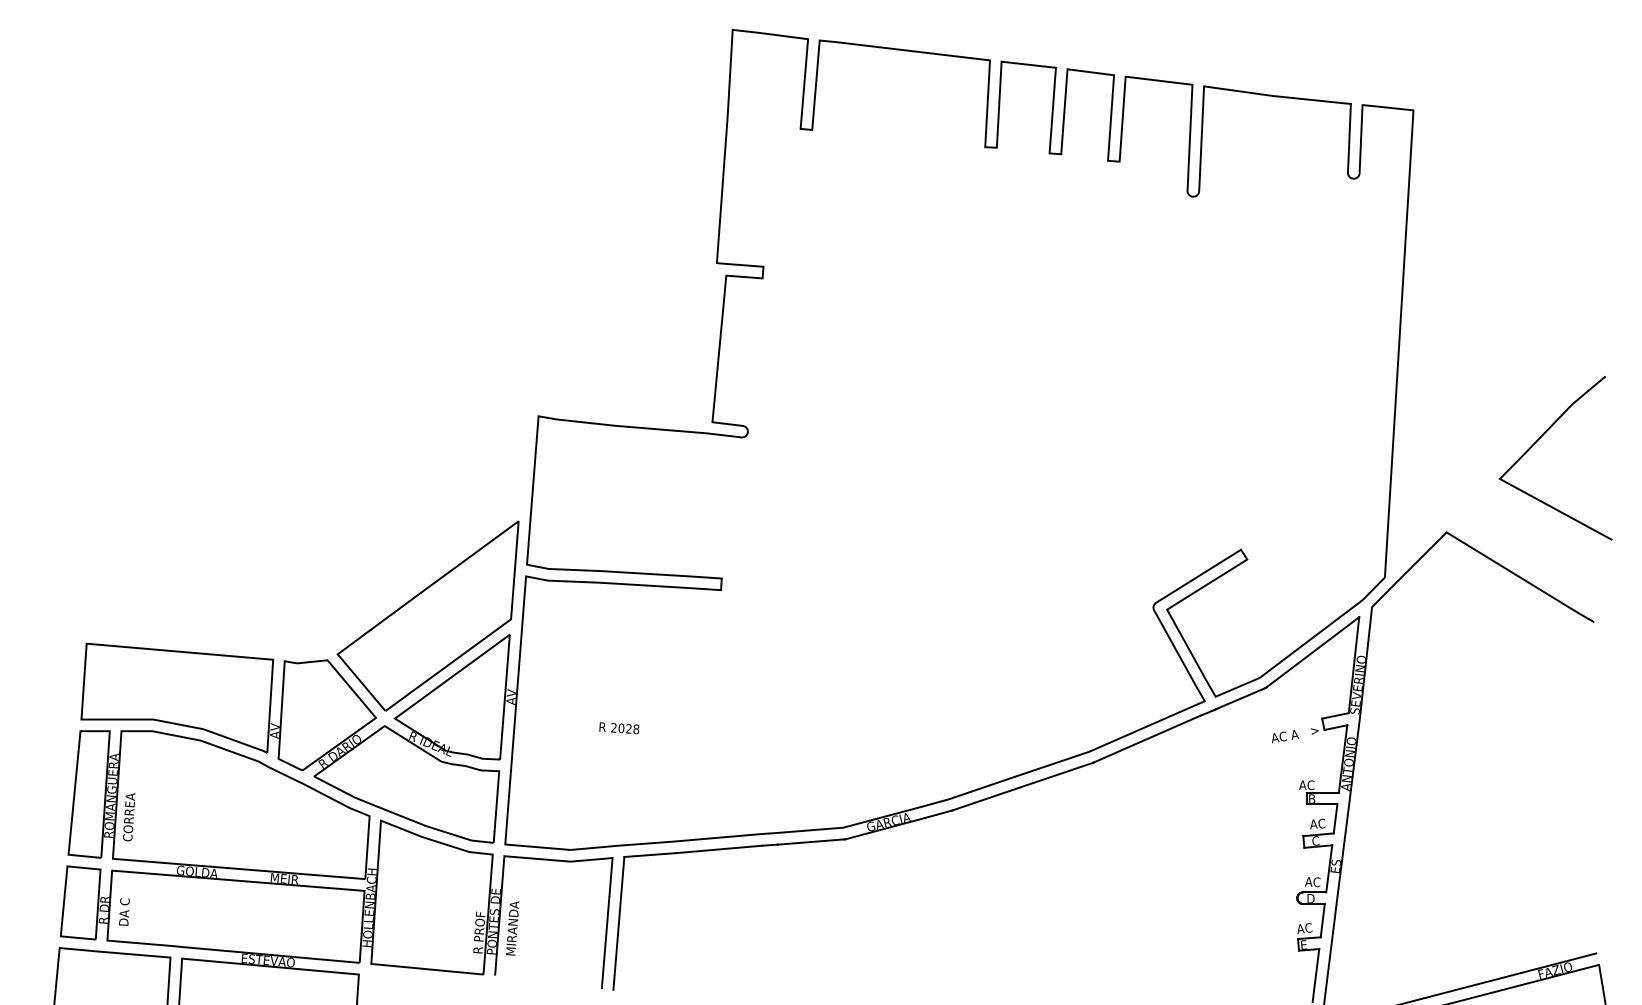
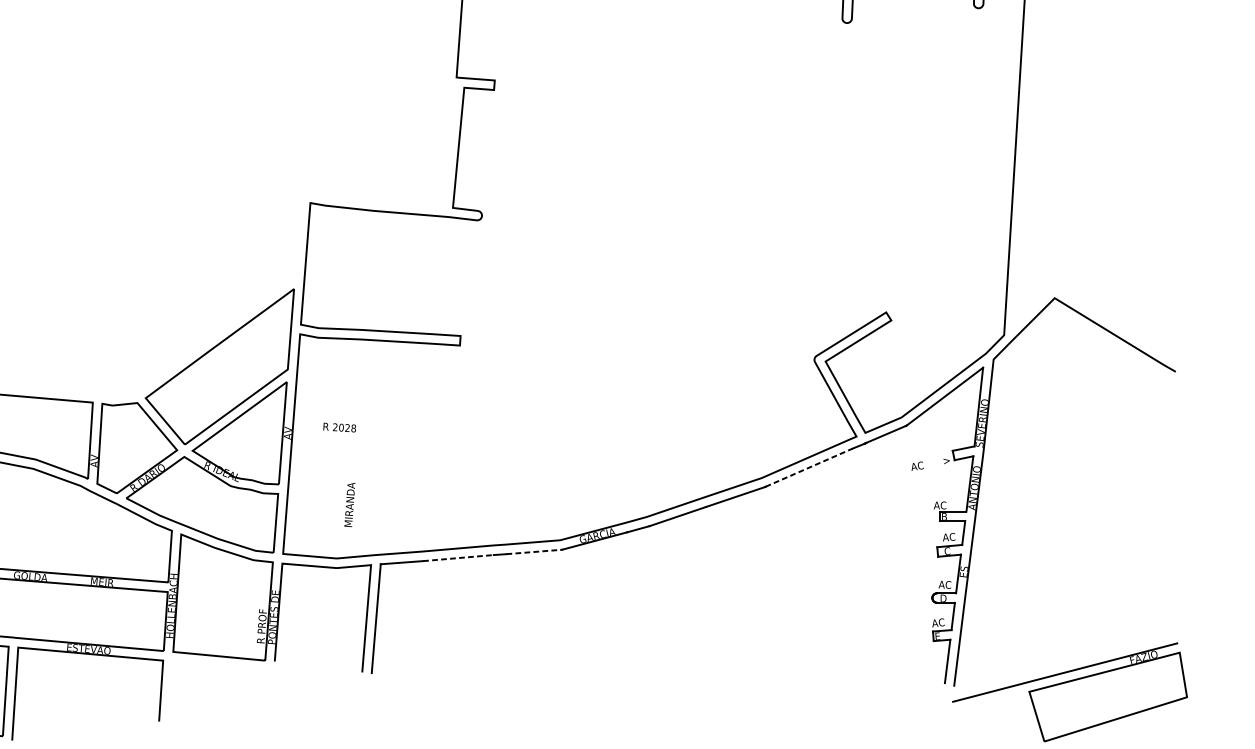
line: (1534, 445) -> (1126, 226), removed
text: (619, 728) -> (339, 427), moved
text: (1295, 734) -> (930, 463), AC A -> AC
line: (1147, 738) -> (809, 467), solid -> dashed
line: (811, 842) -> (534, 552), solid -> dashed
line: (719, 849) -> (458, 558), solid -> dashed
text: (512, 928) -> (349, 504), moved

